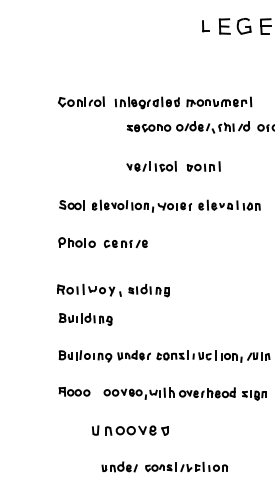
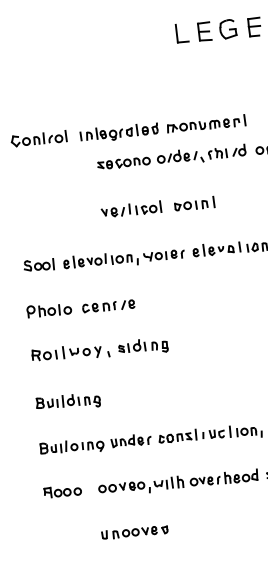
part: (205, 26) -> (181, 33), size x1.43
part: (113, 290) -> (100, 350), moved
part: (130, 430) -> (134, 532), size x0.71

